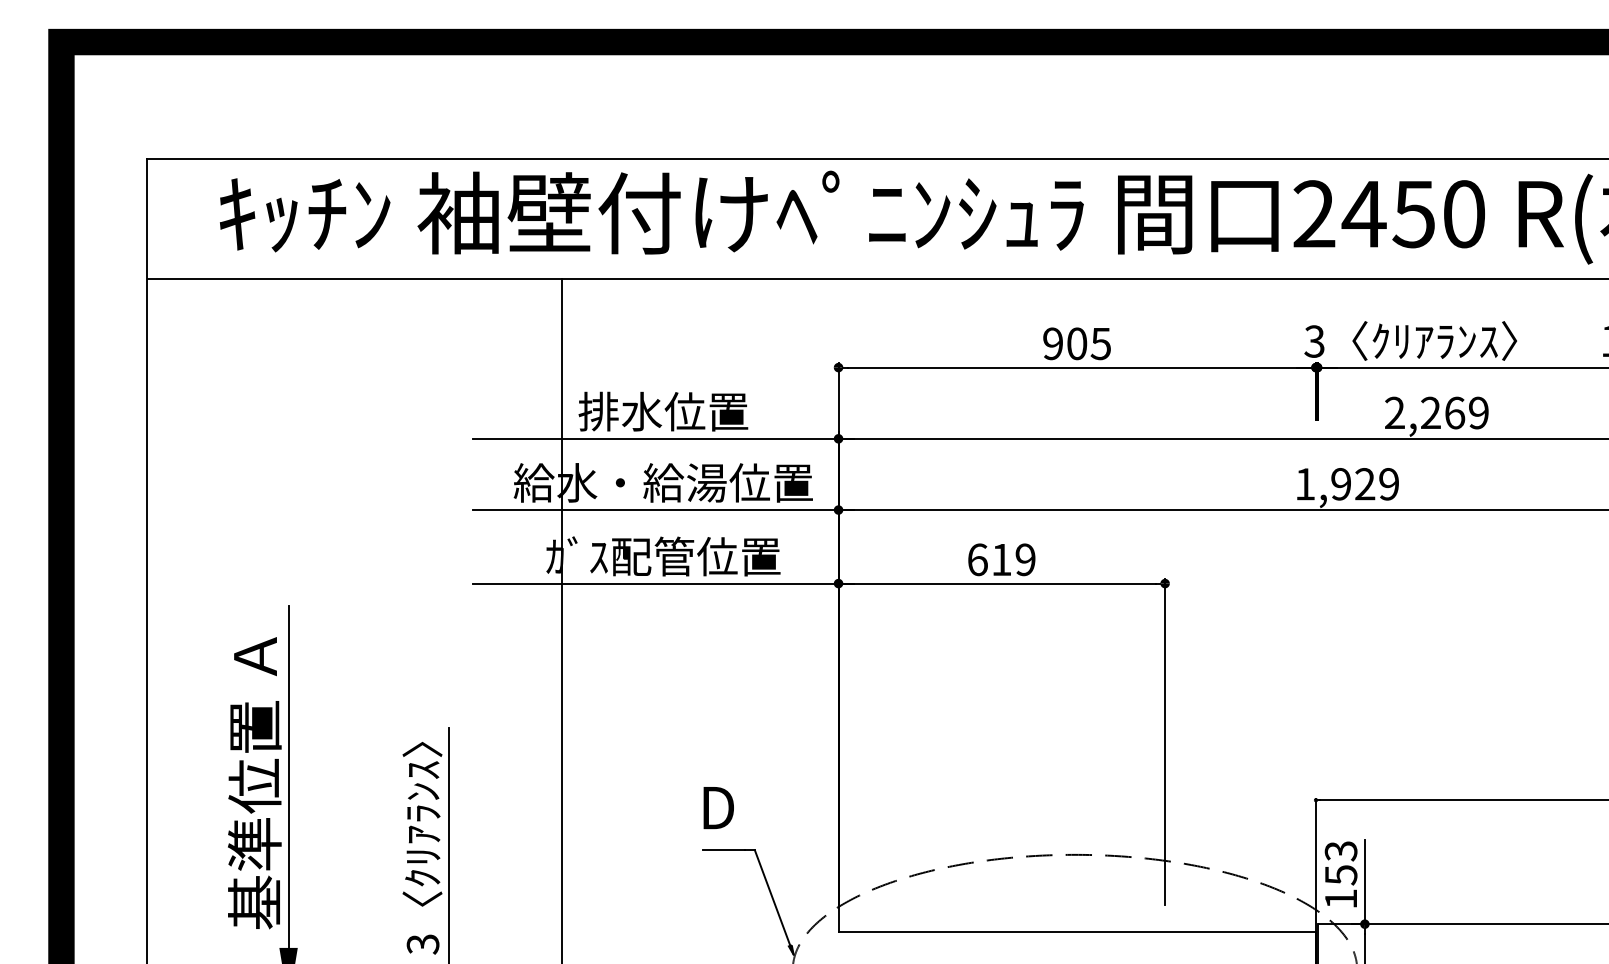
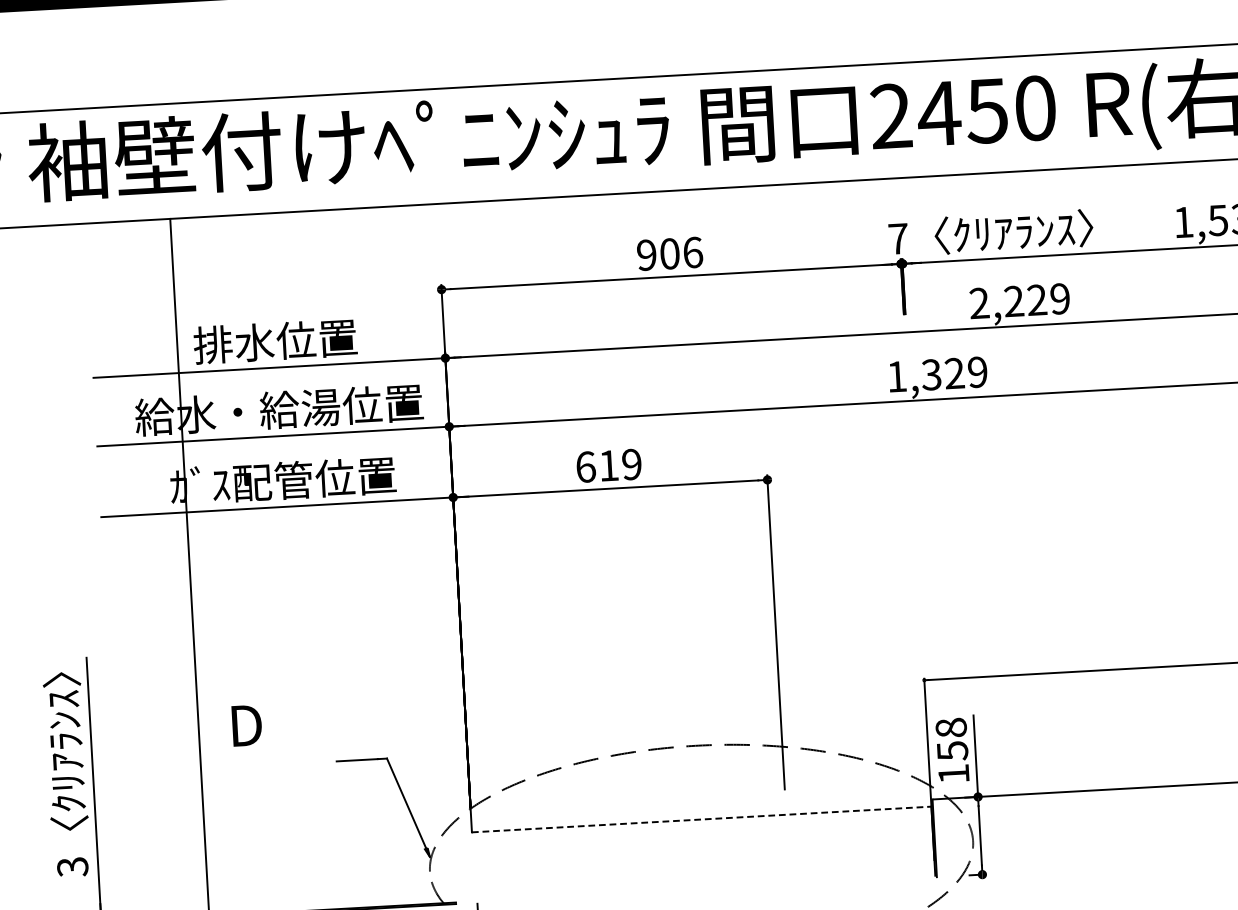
text: (1314, 341) -> (898, 238), 3 -> 7
text: (1100, 343) -> (692, 252), 905 -> 906
text: (1455, 412) -> (1037, 299), 2,269 -> 2,229
text: (1340, 484) -> (930, 375), 1,929 -> 1,329
text: (718, 808) -> (246, 726), moved
text: (1340, 851) -> (950, 728), 153 -> 158
line: (1077, 931) -> (701, 819), solid -> dashed

